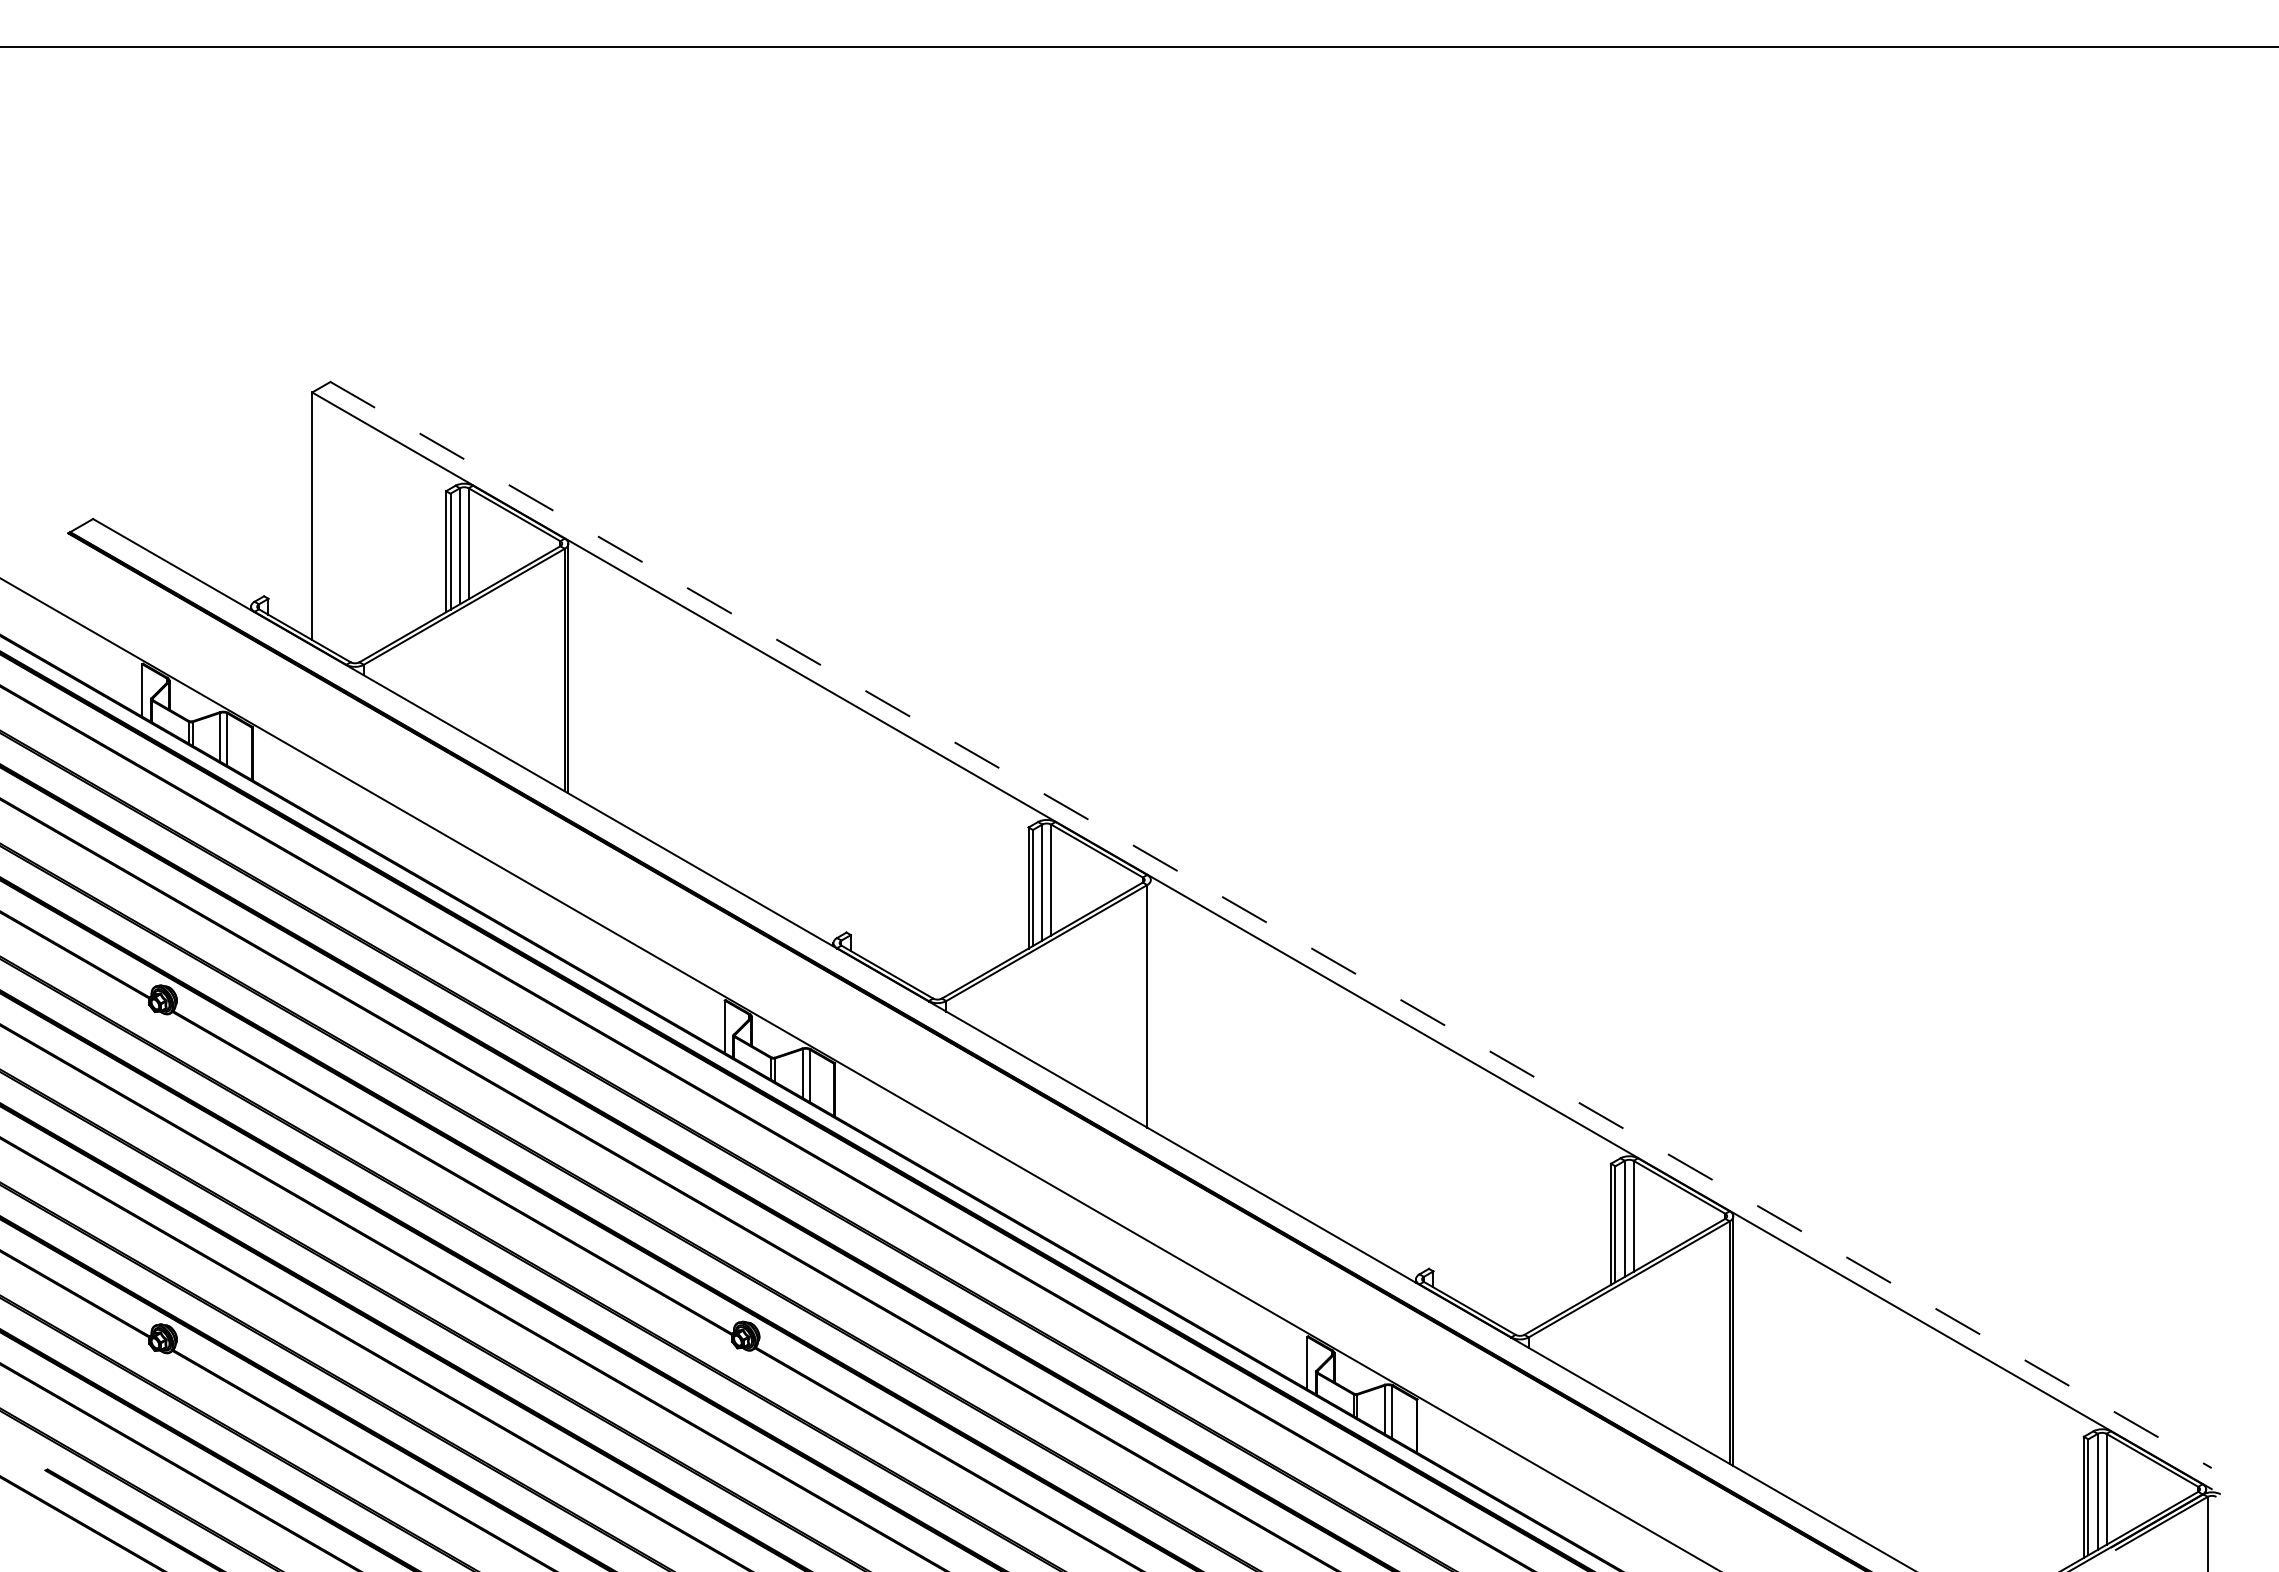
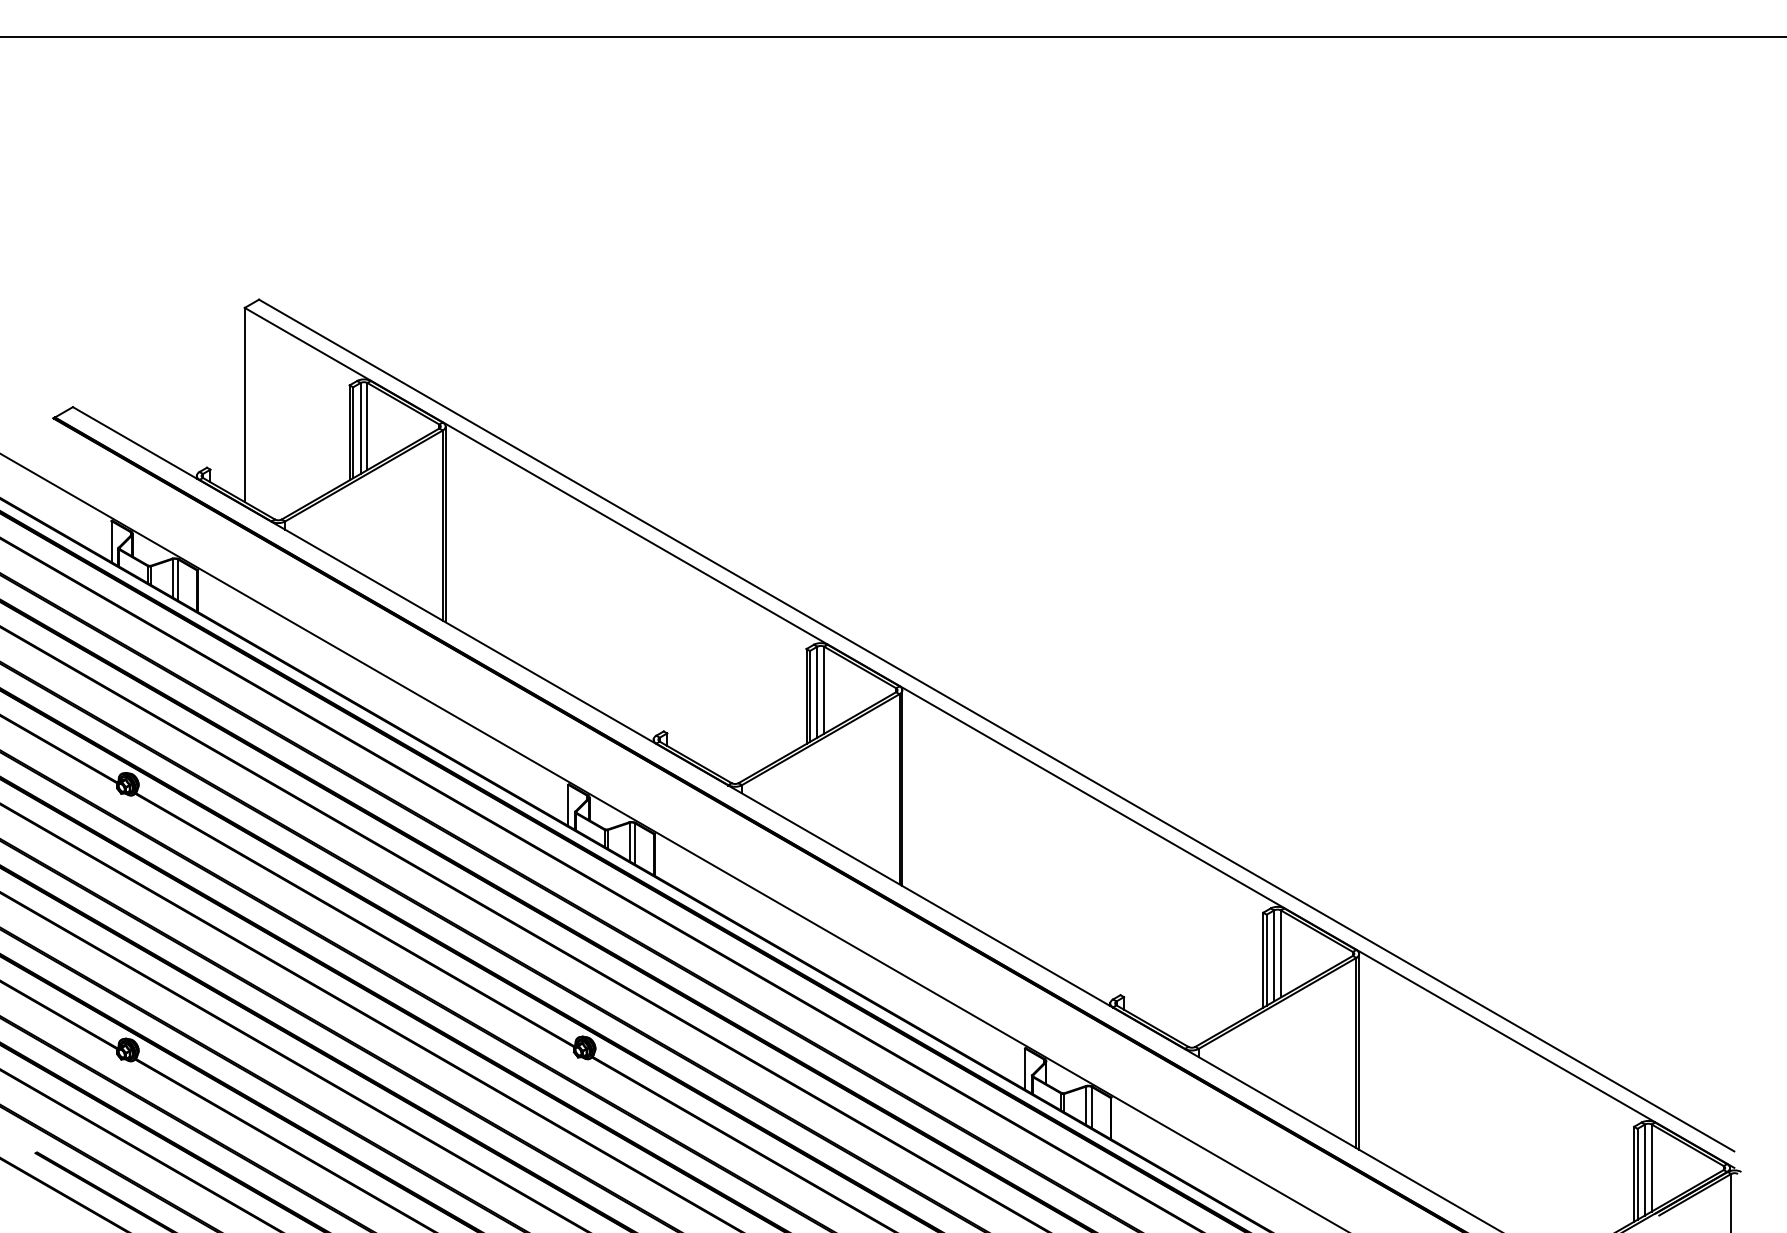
line: (1271, 925) -> (997, 725), dashed -> solid
line: (1150, 1004) -> (902, 787), added

